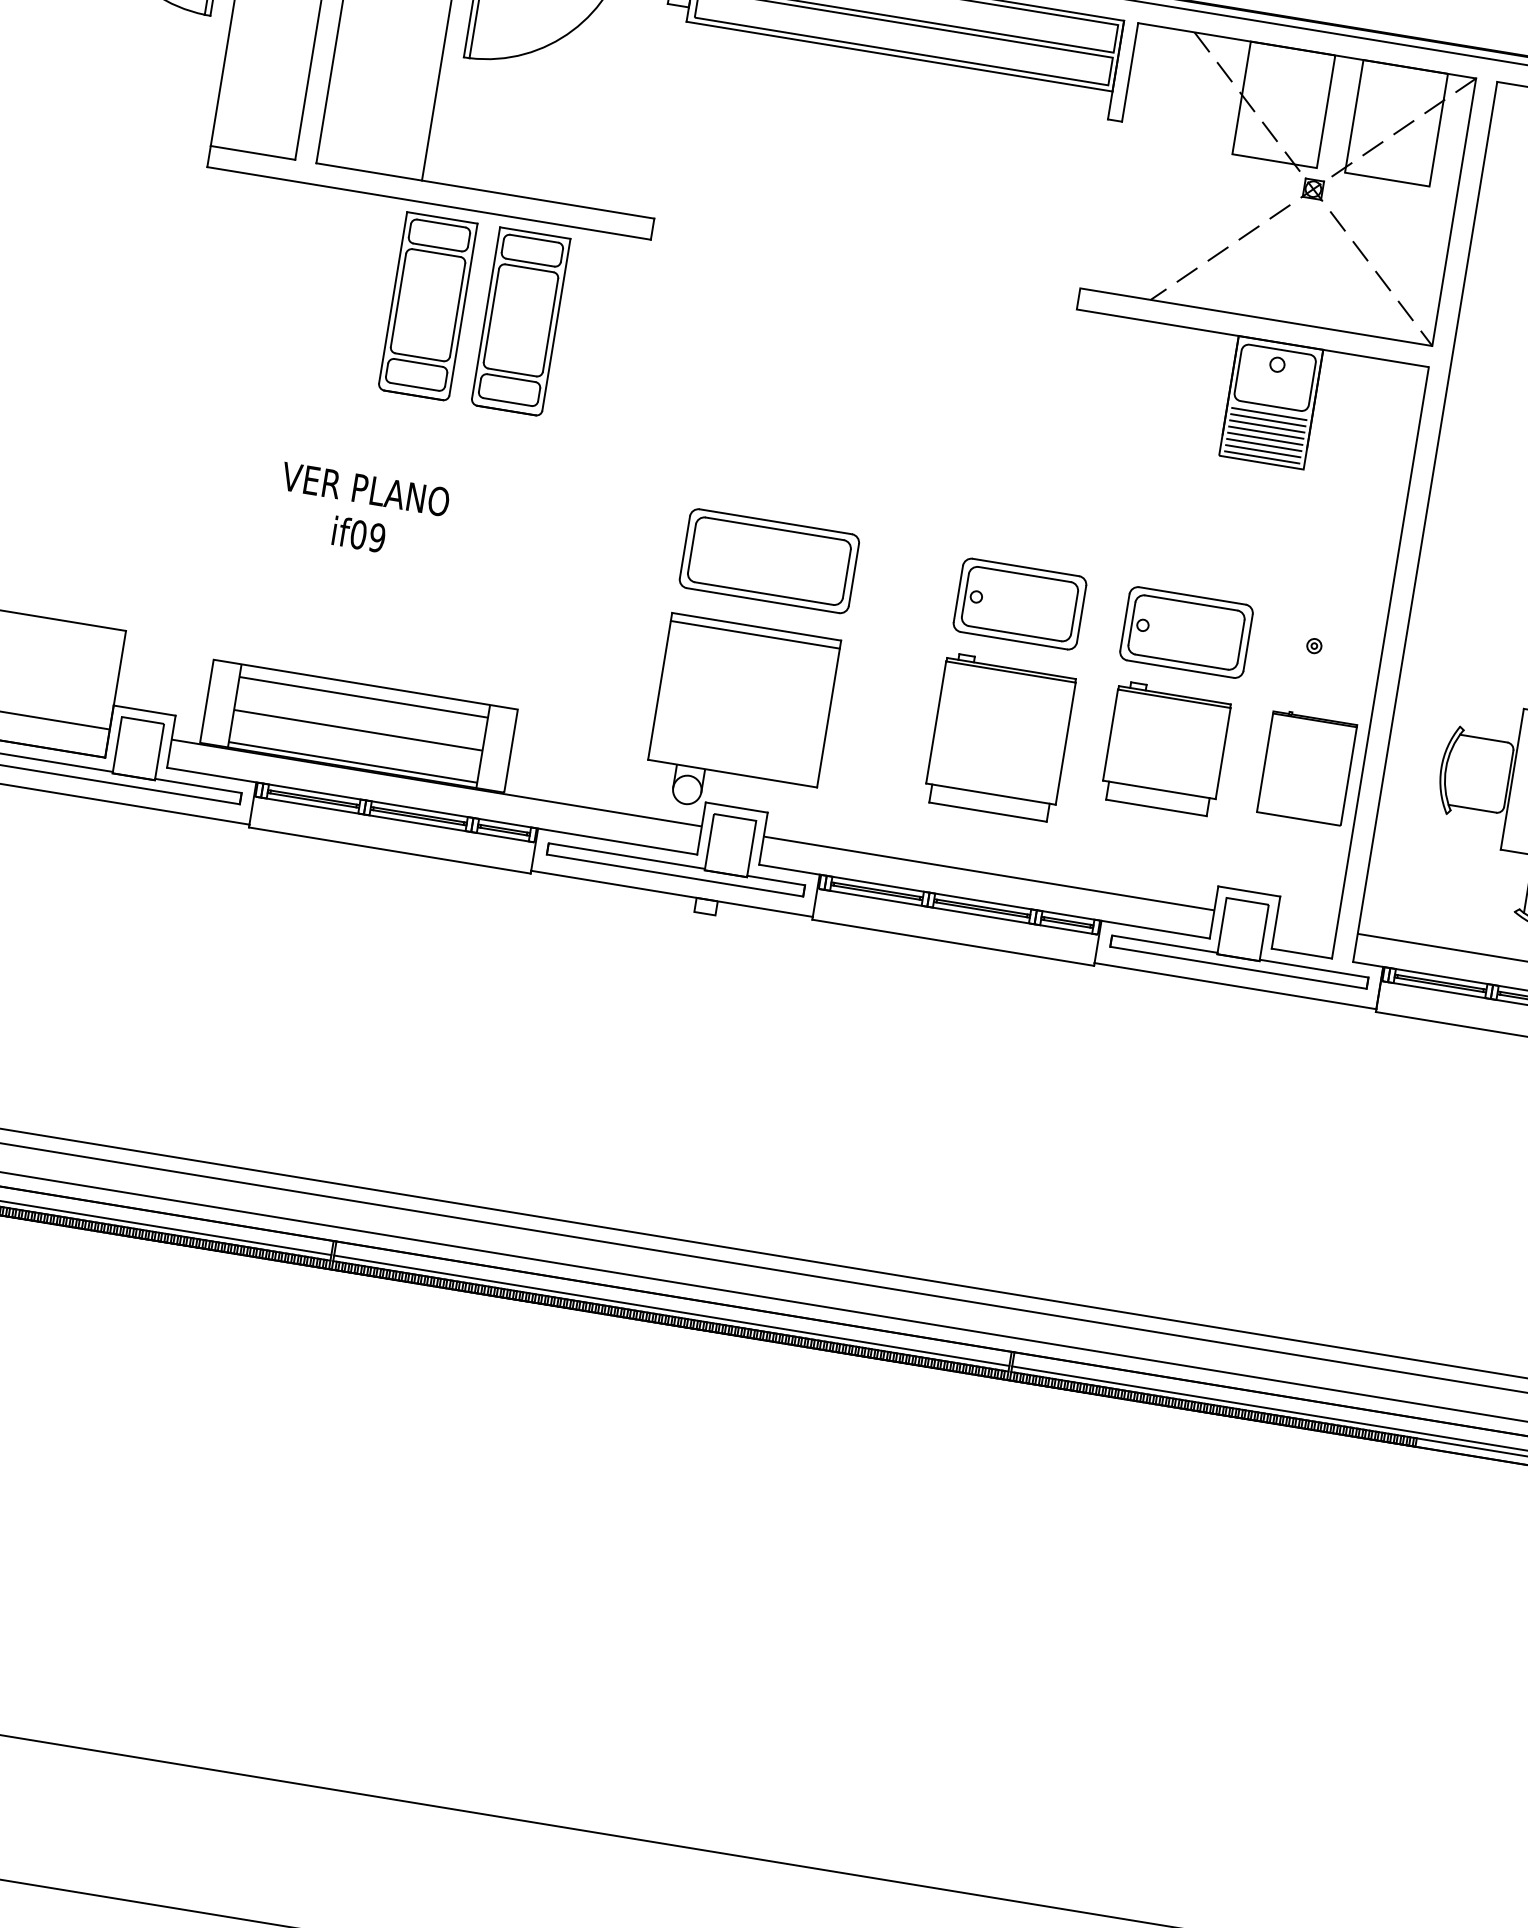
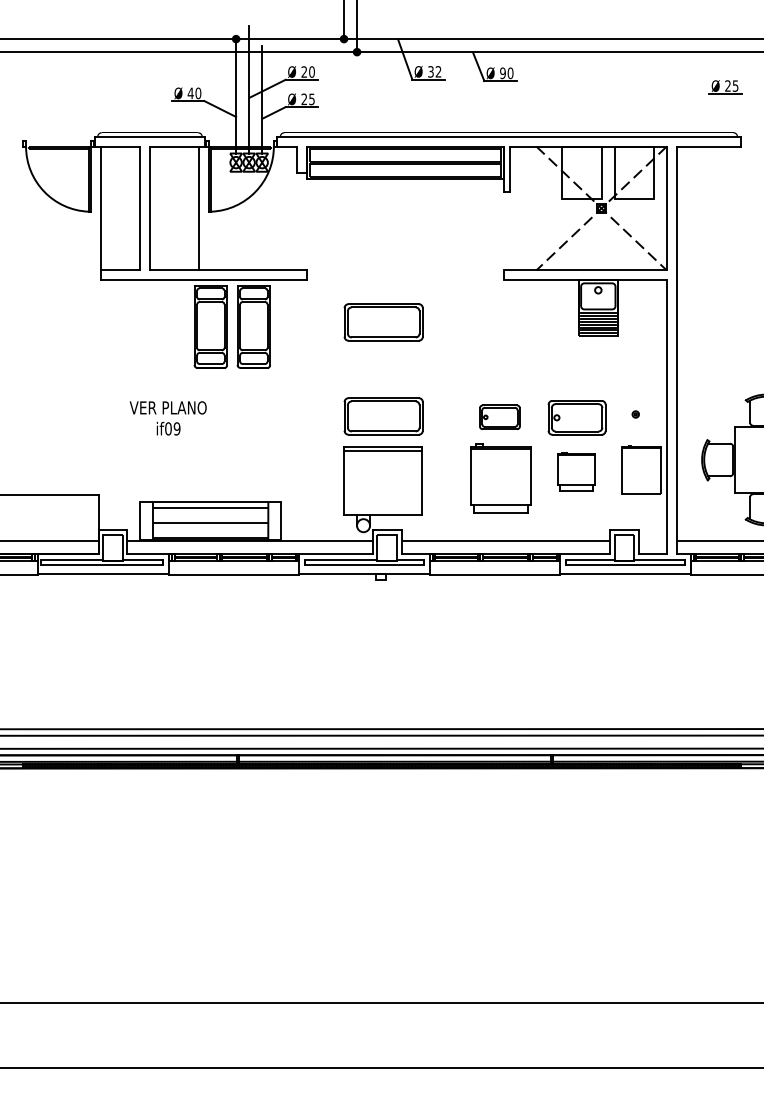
part: (802, 358) -> (383, 322), added
text: (360, 512) -> (167, 418), moved
part: (1019, 604) -> (499, 417), size x0.7
part: (1166, 748) -> (576, 471), size x0.7

